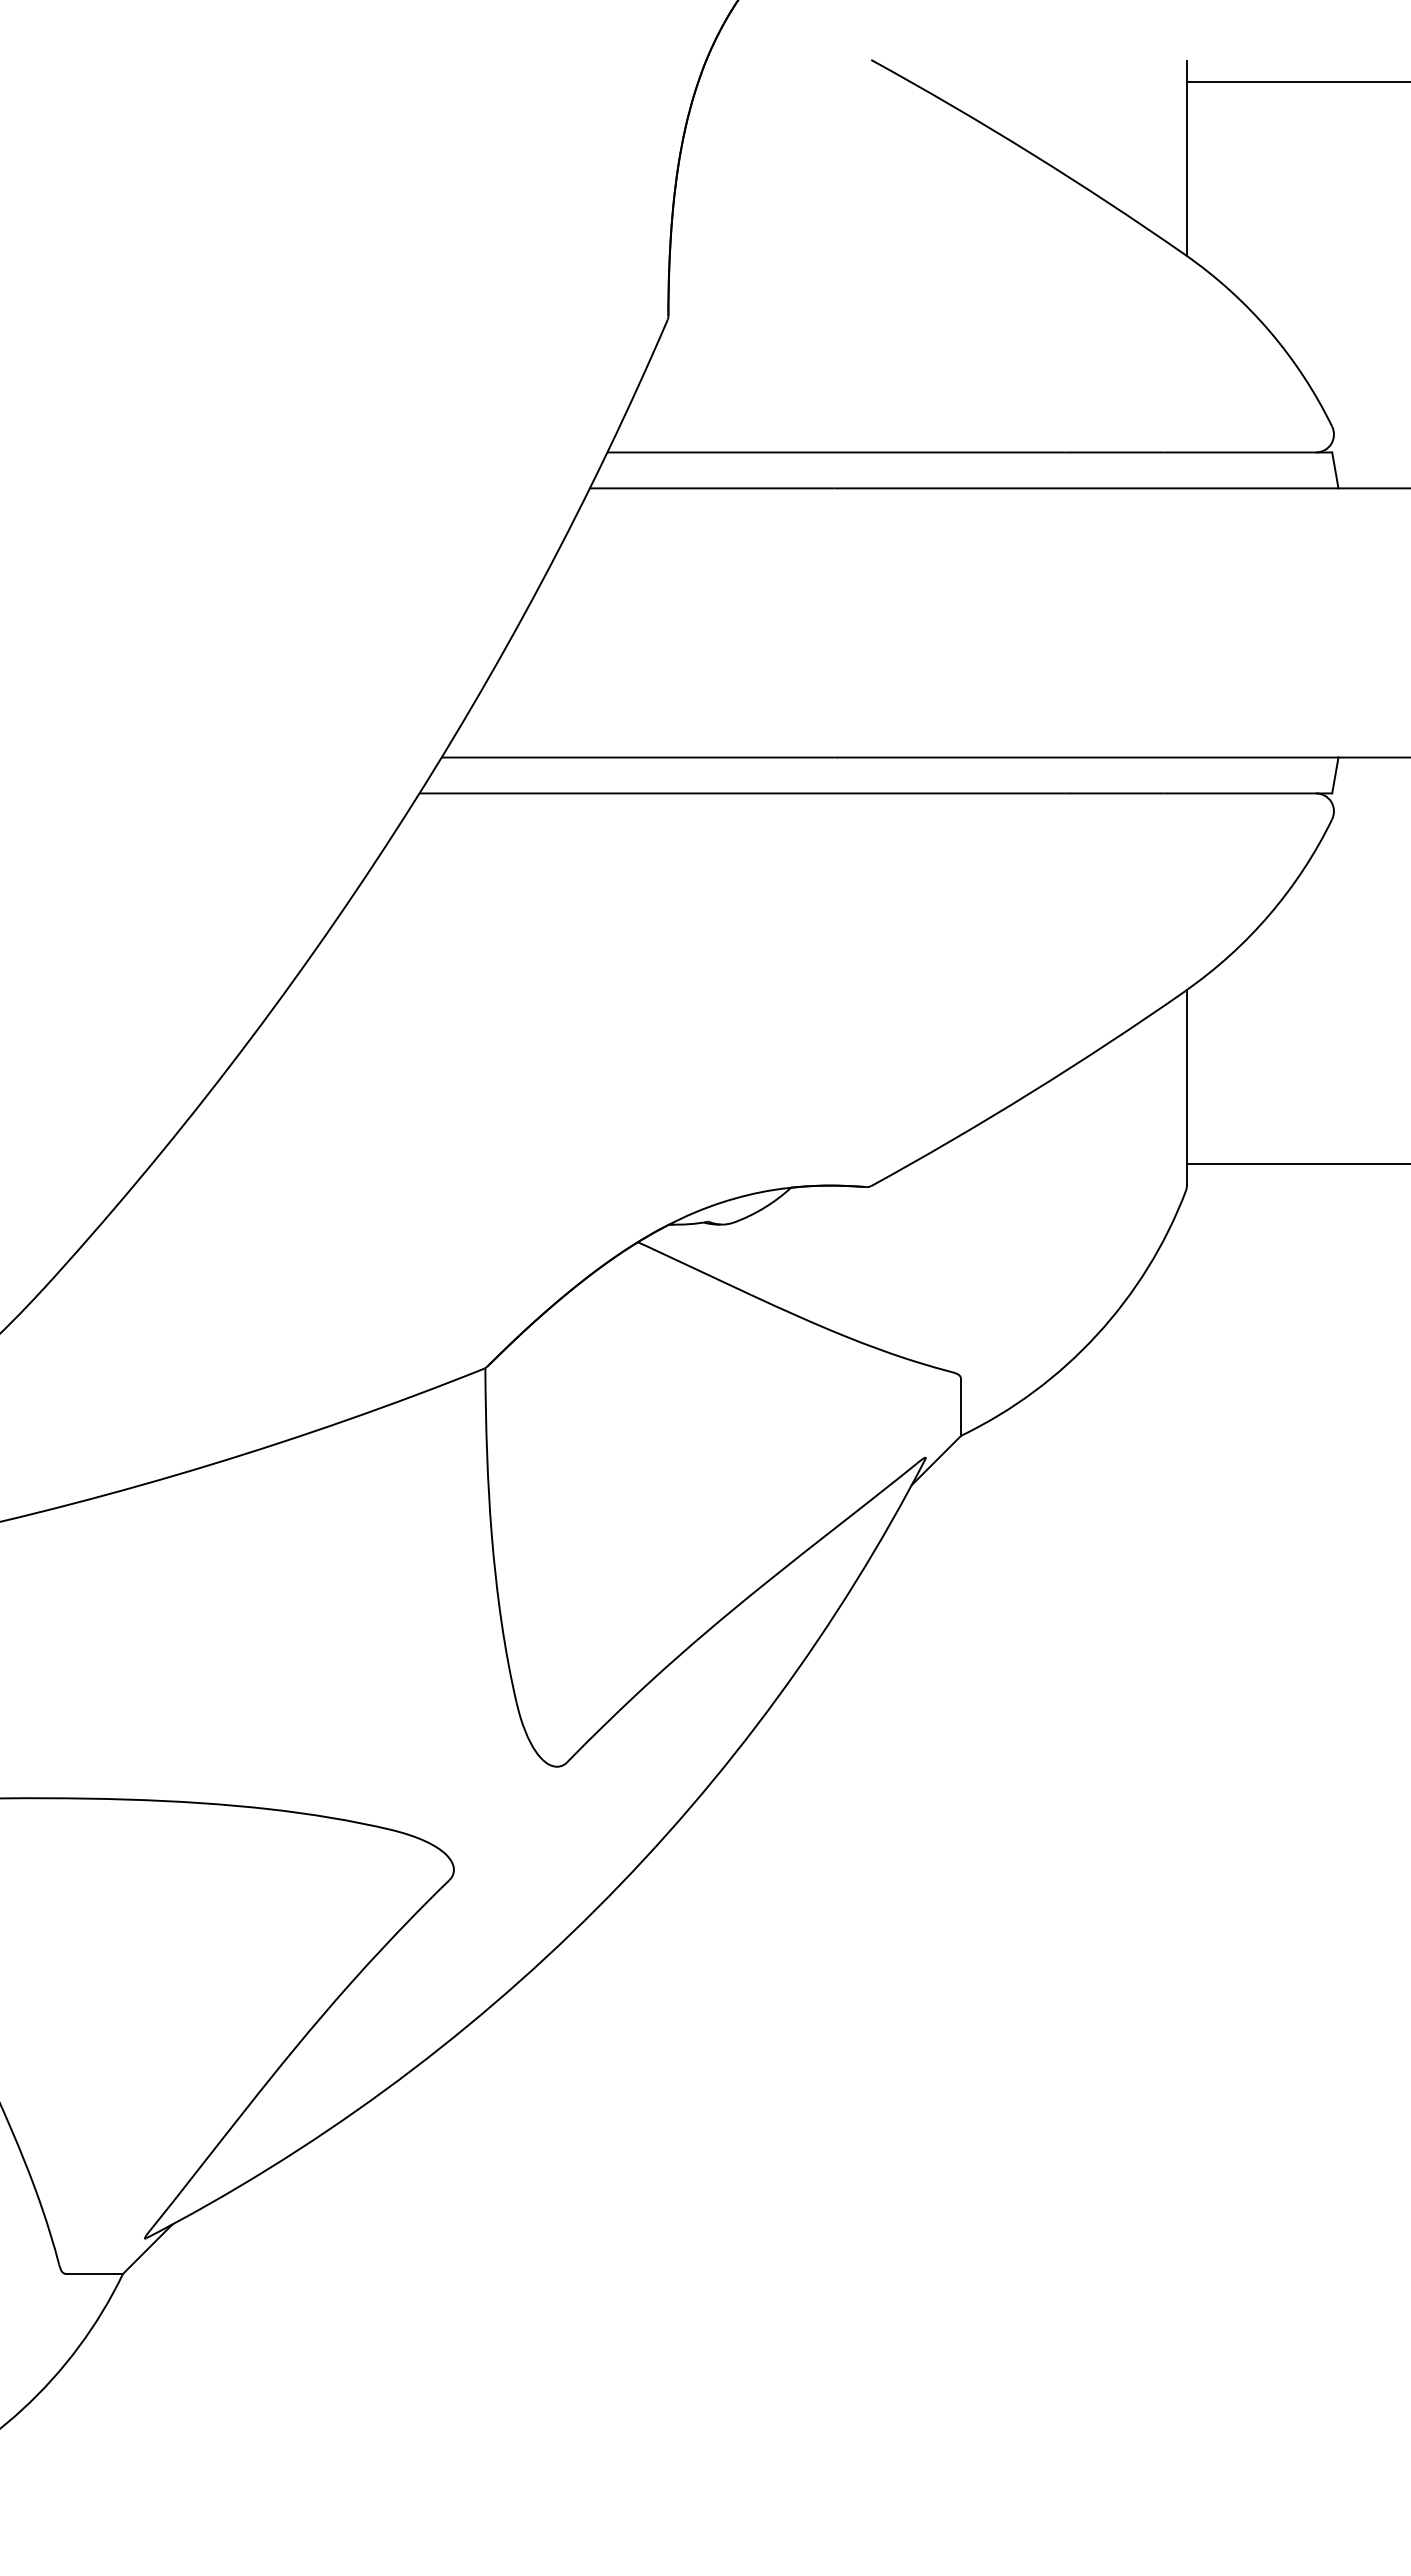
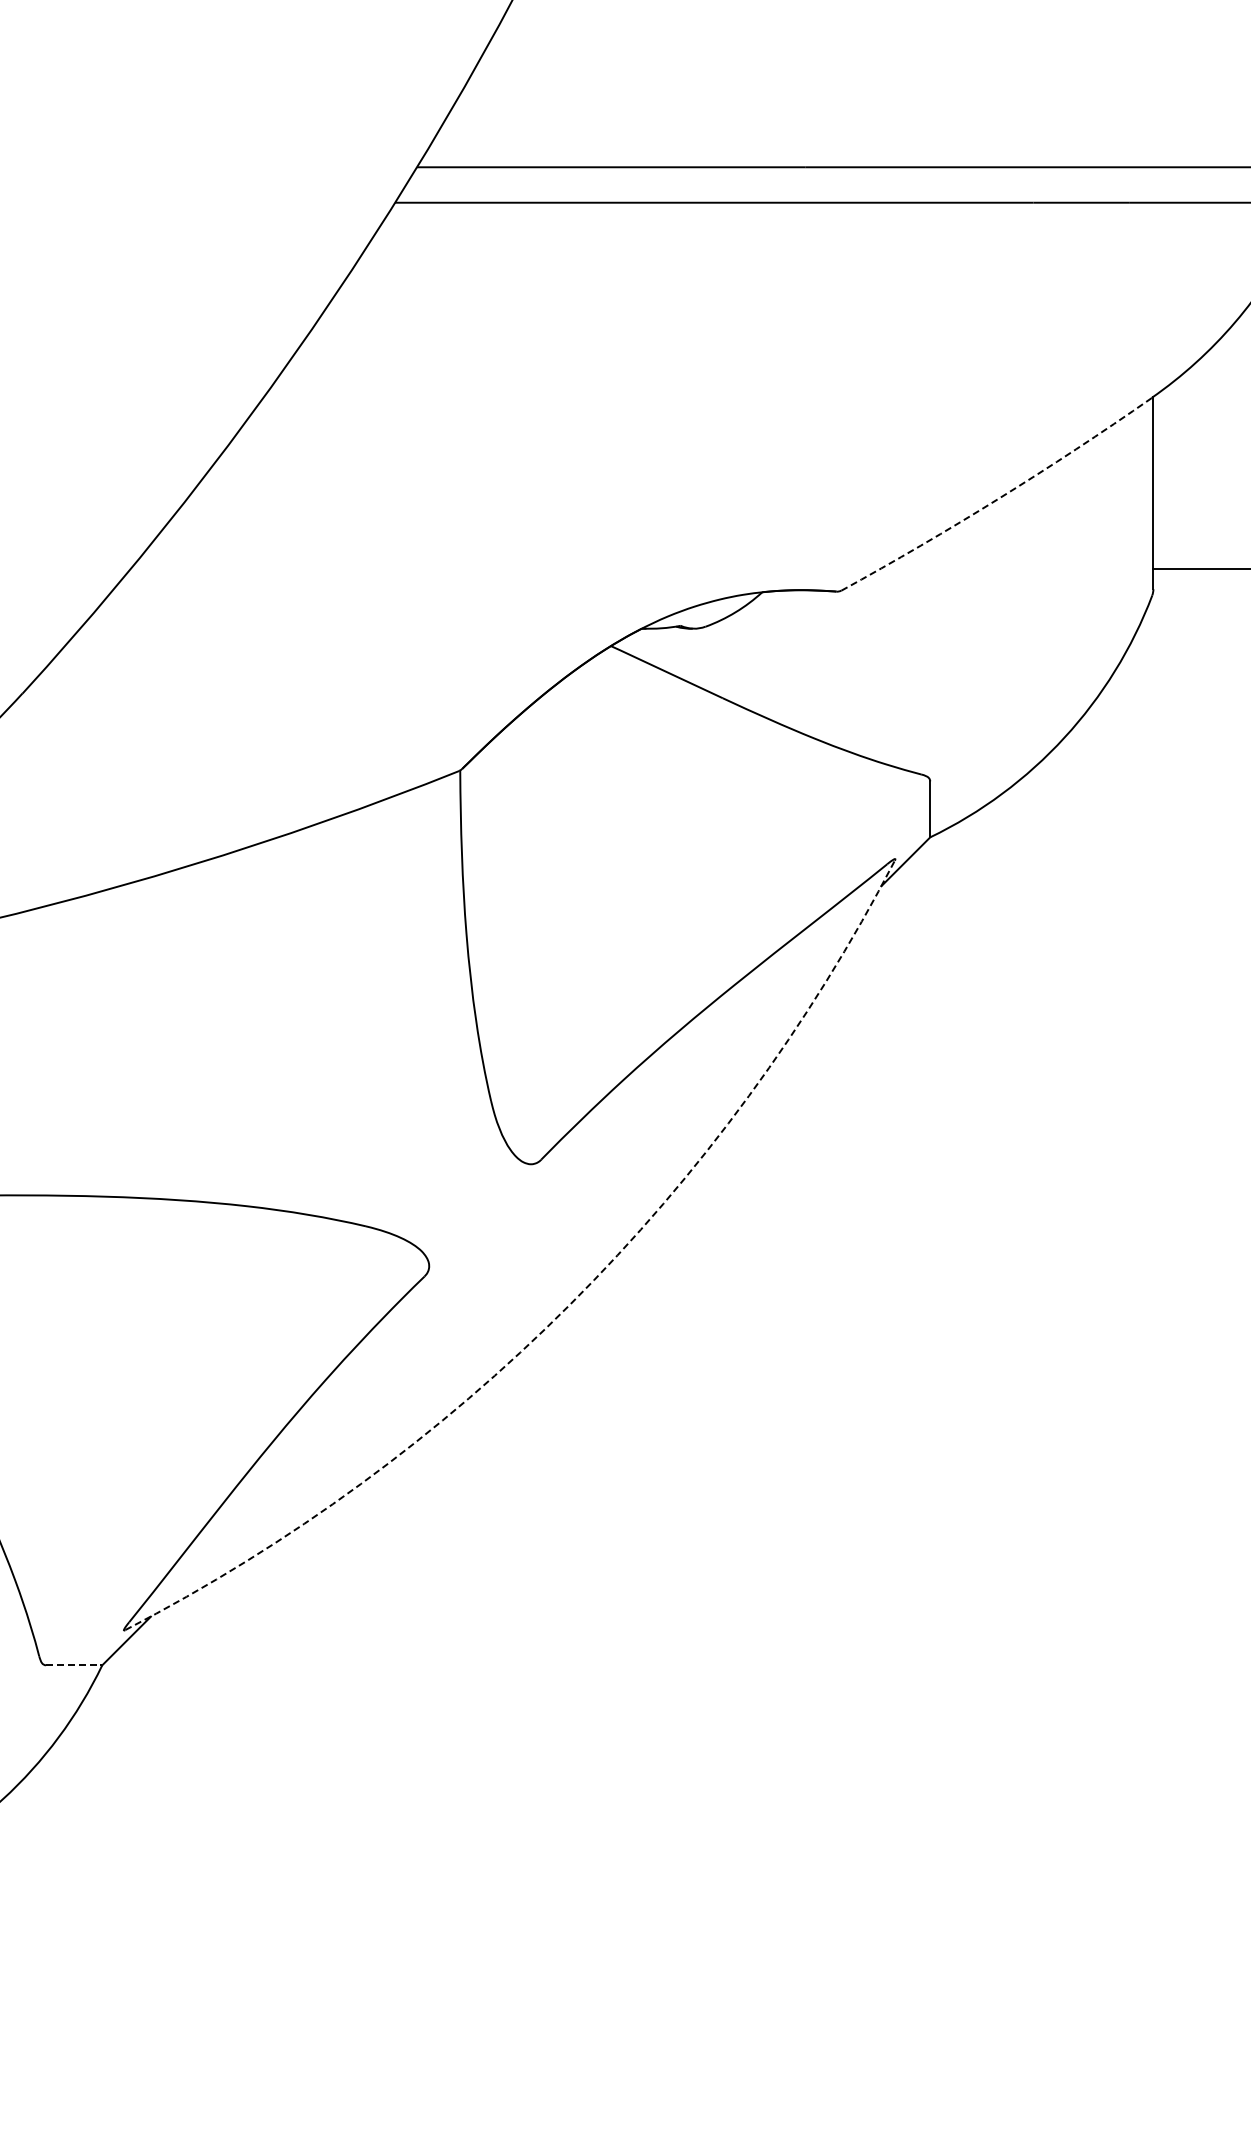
arc: (1030, 1092) -> (998, 498), solid -> dashed
arc: (596, 1909) -> (570, 1305), solid -> dashed
line: (95, 2273) -> (75, 1664), solid -> dashed

